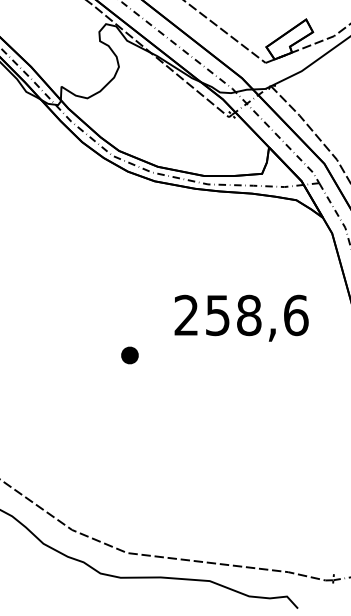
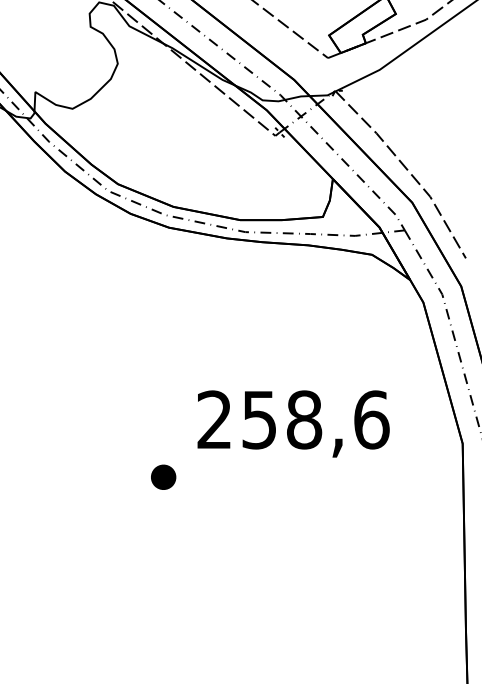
part: (129, 355) -> (162, 477), moved

